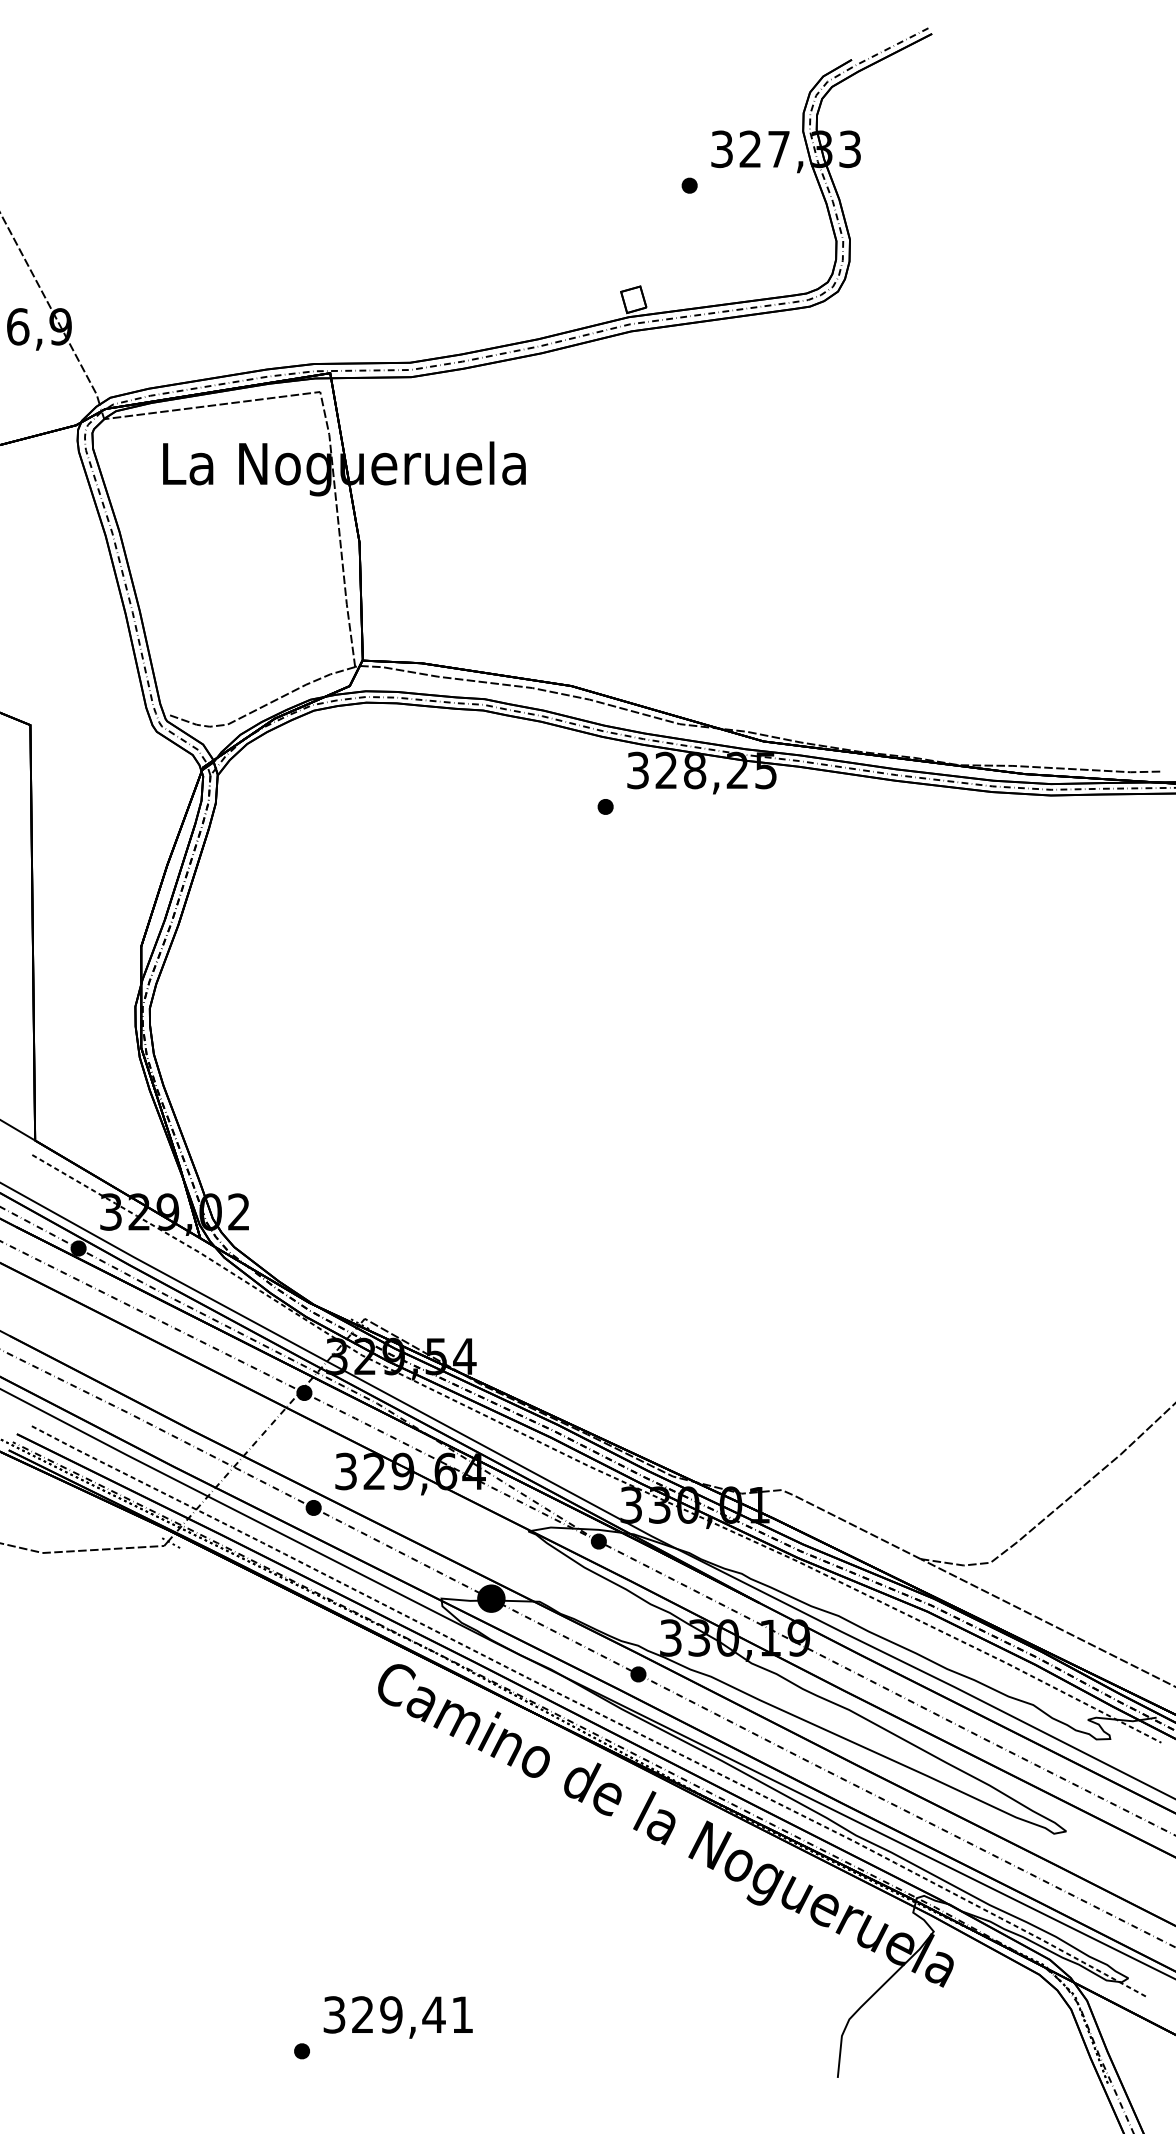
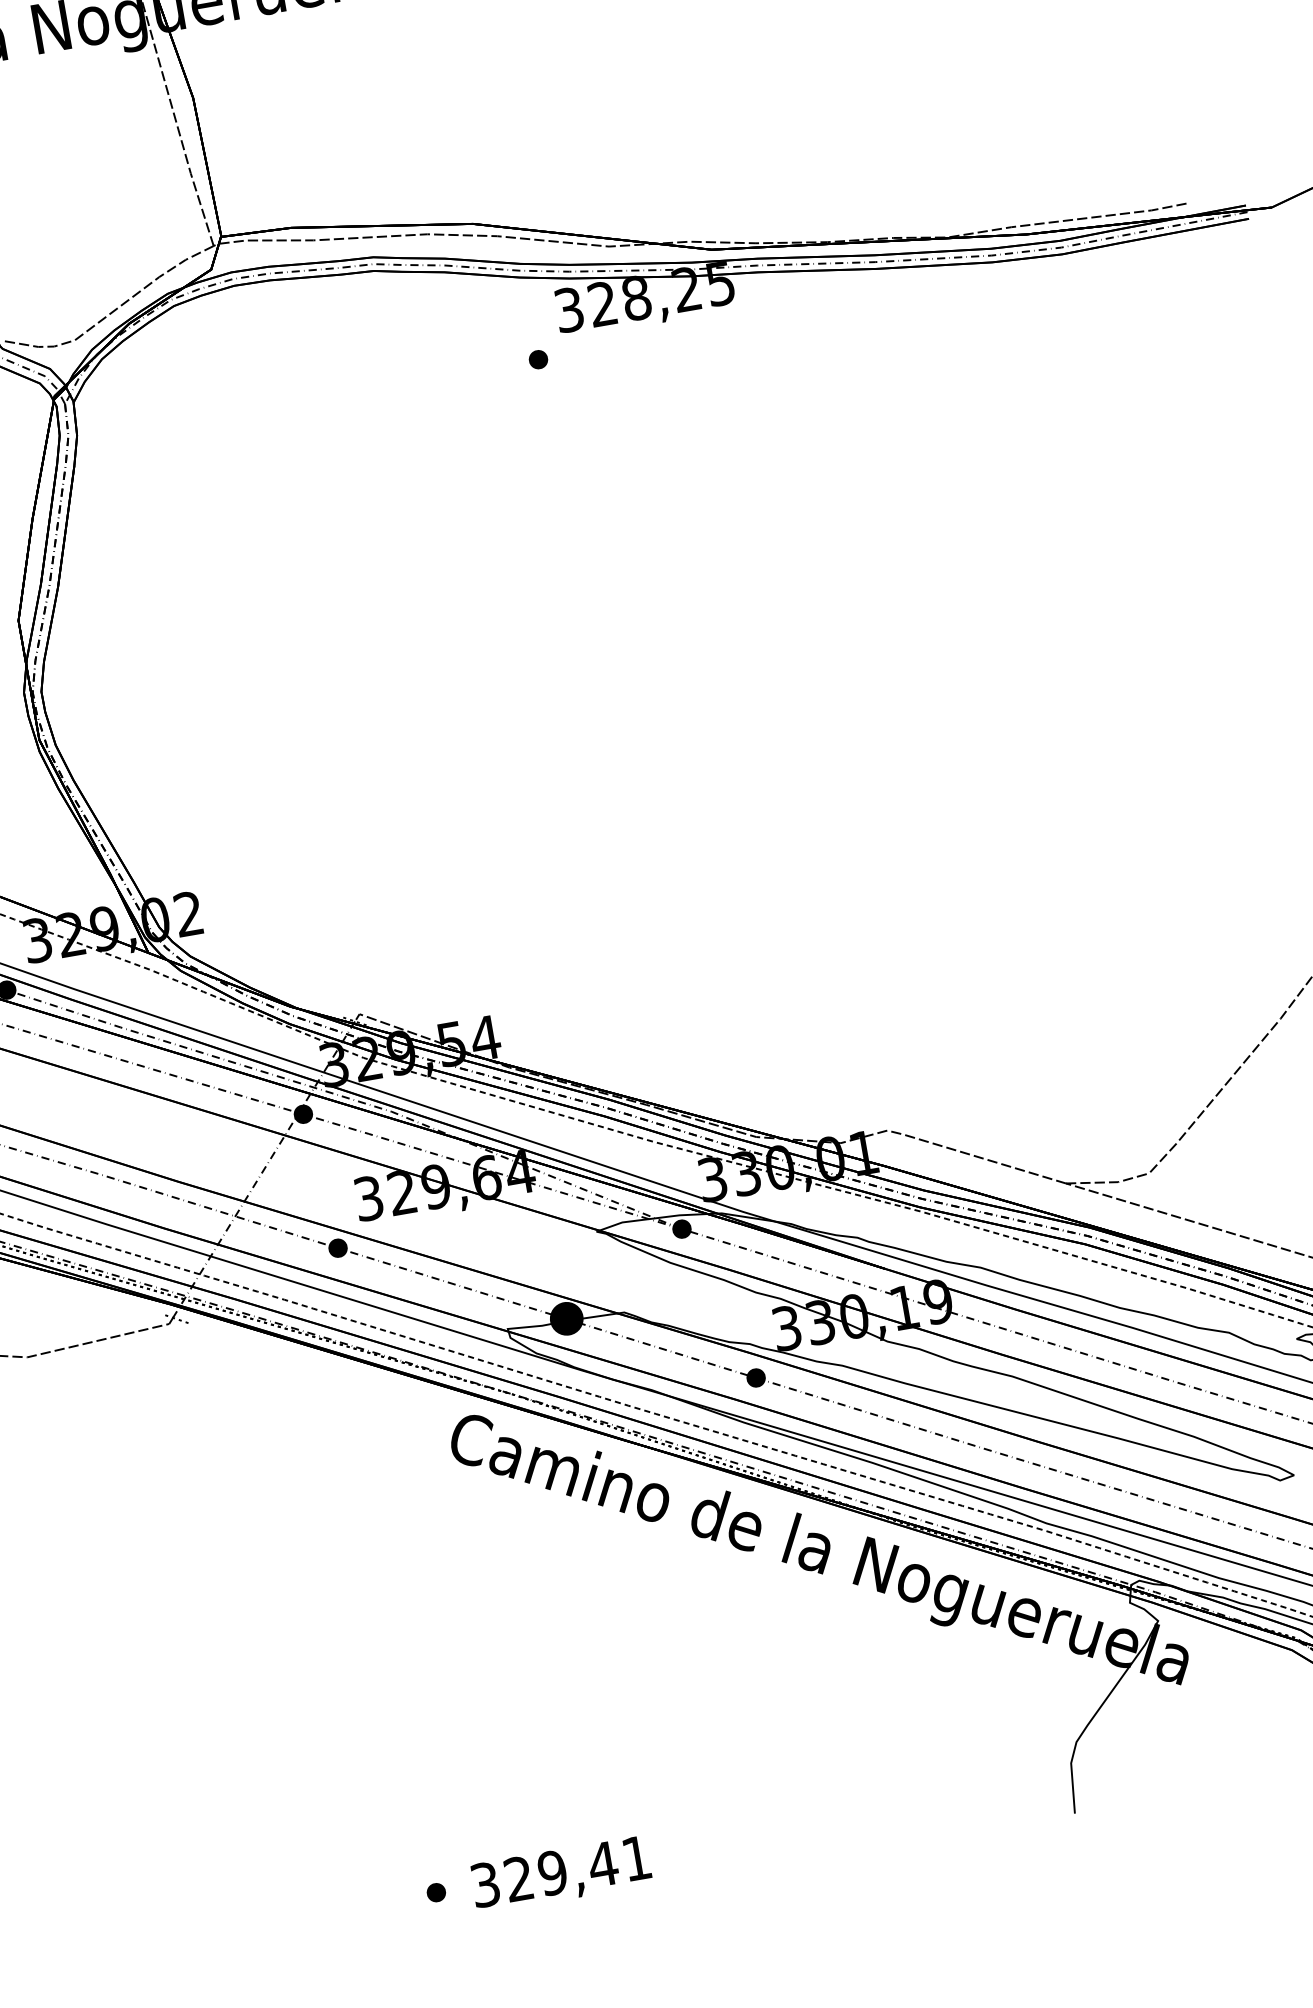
text: (397, 2017) -> (560, 1874), moved

